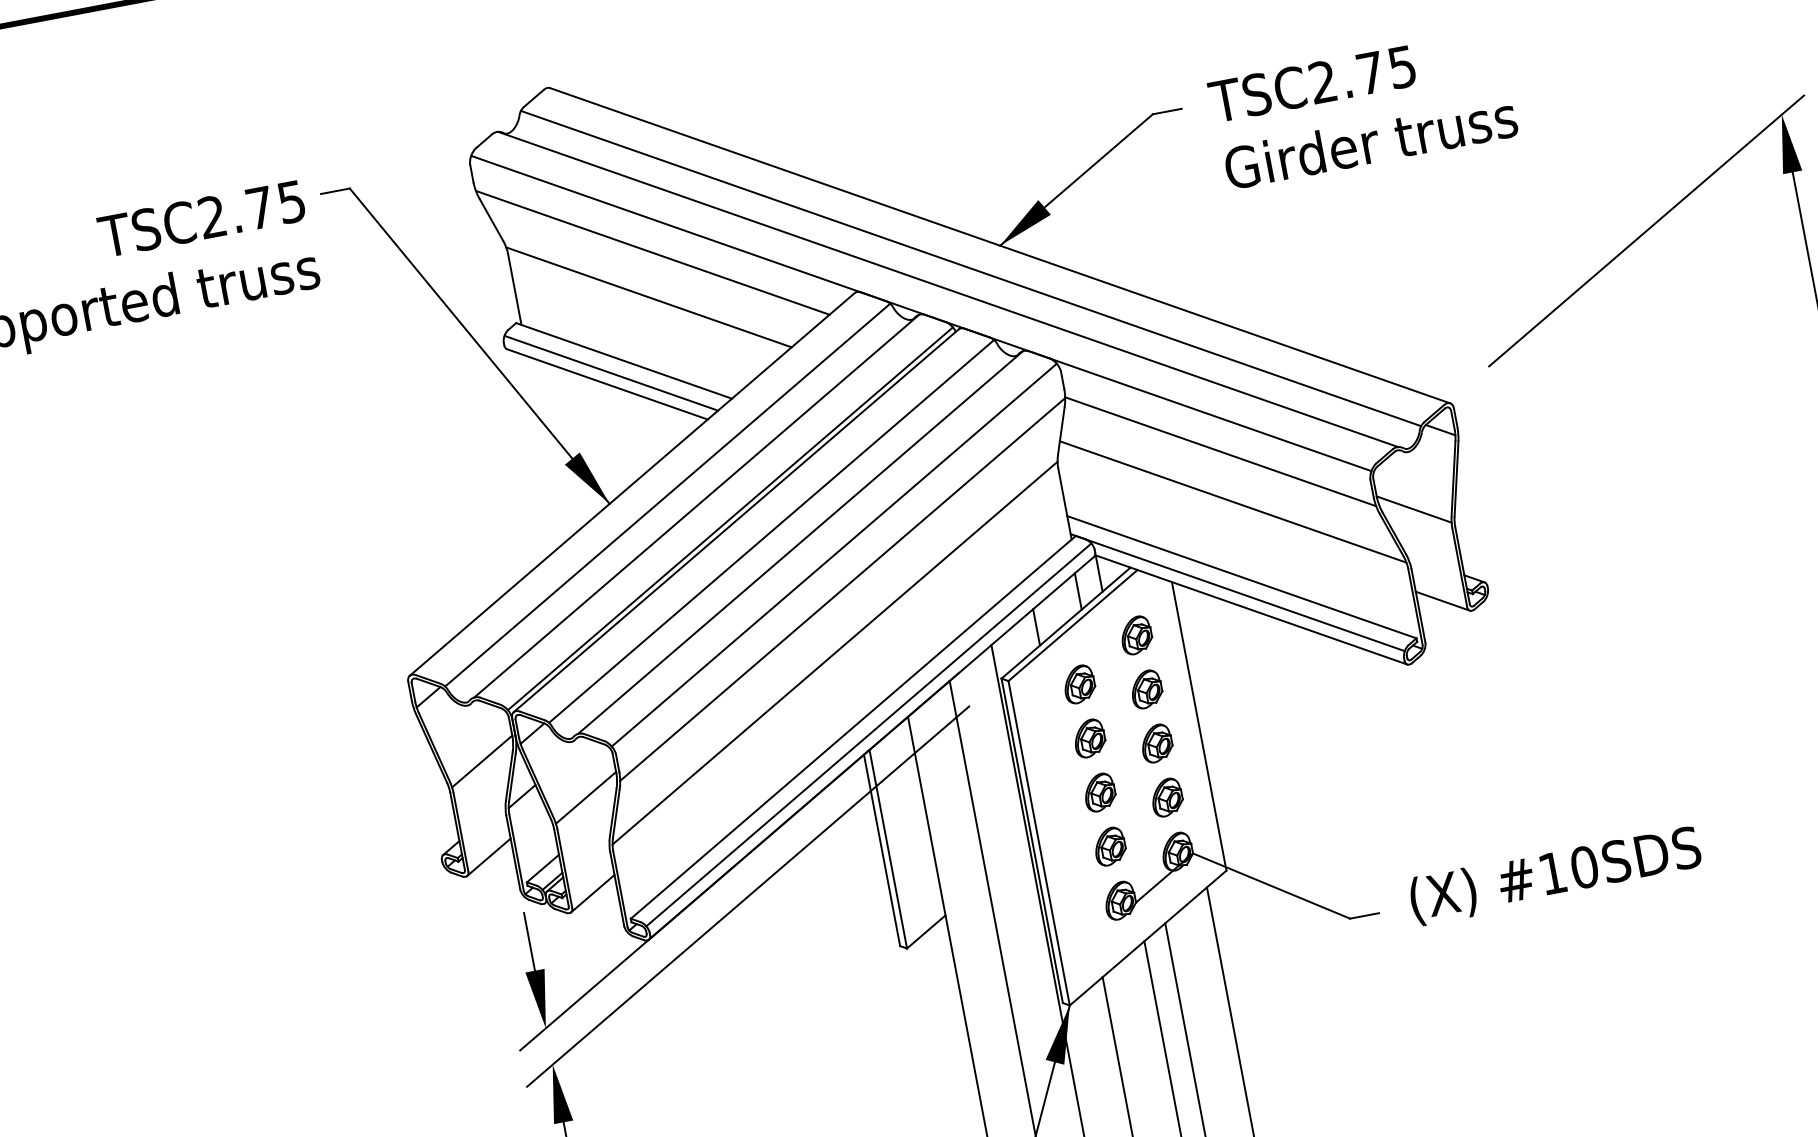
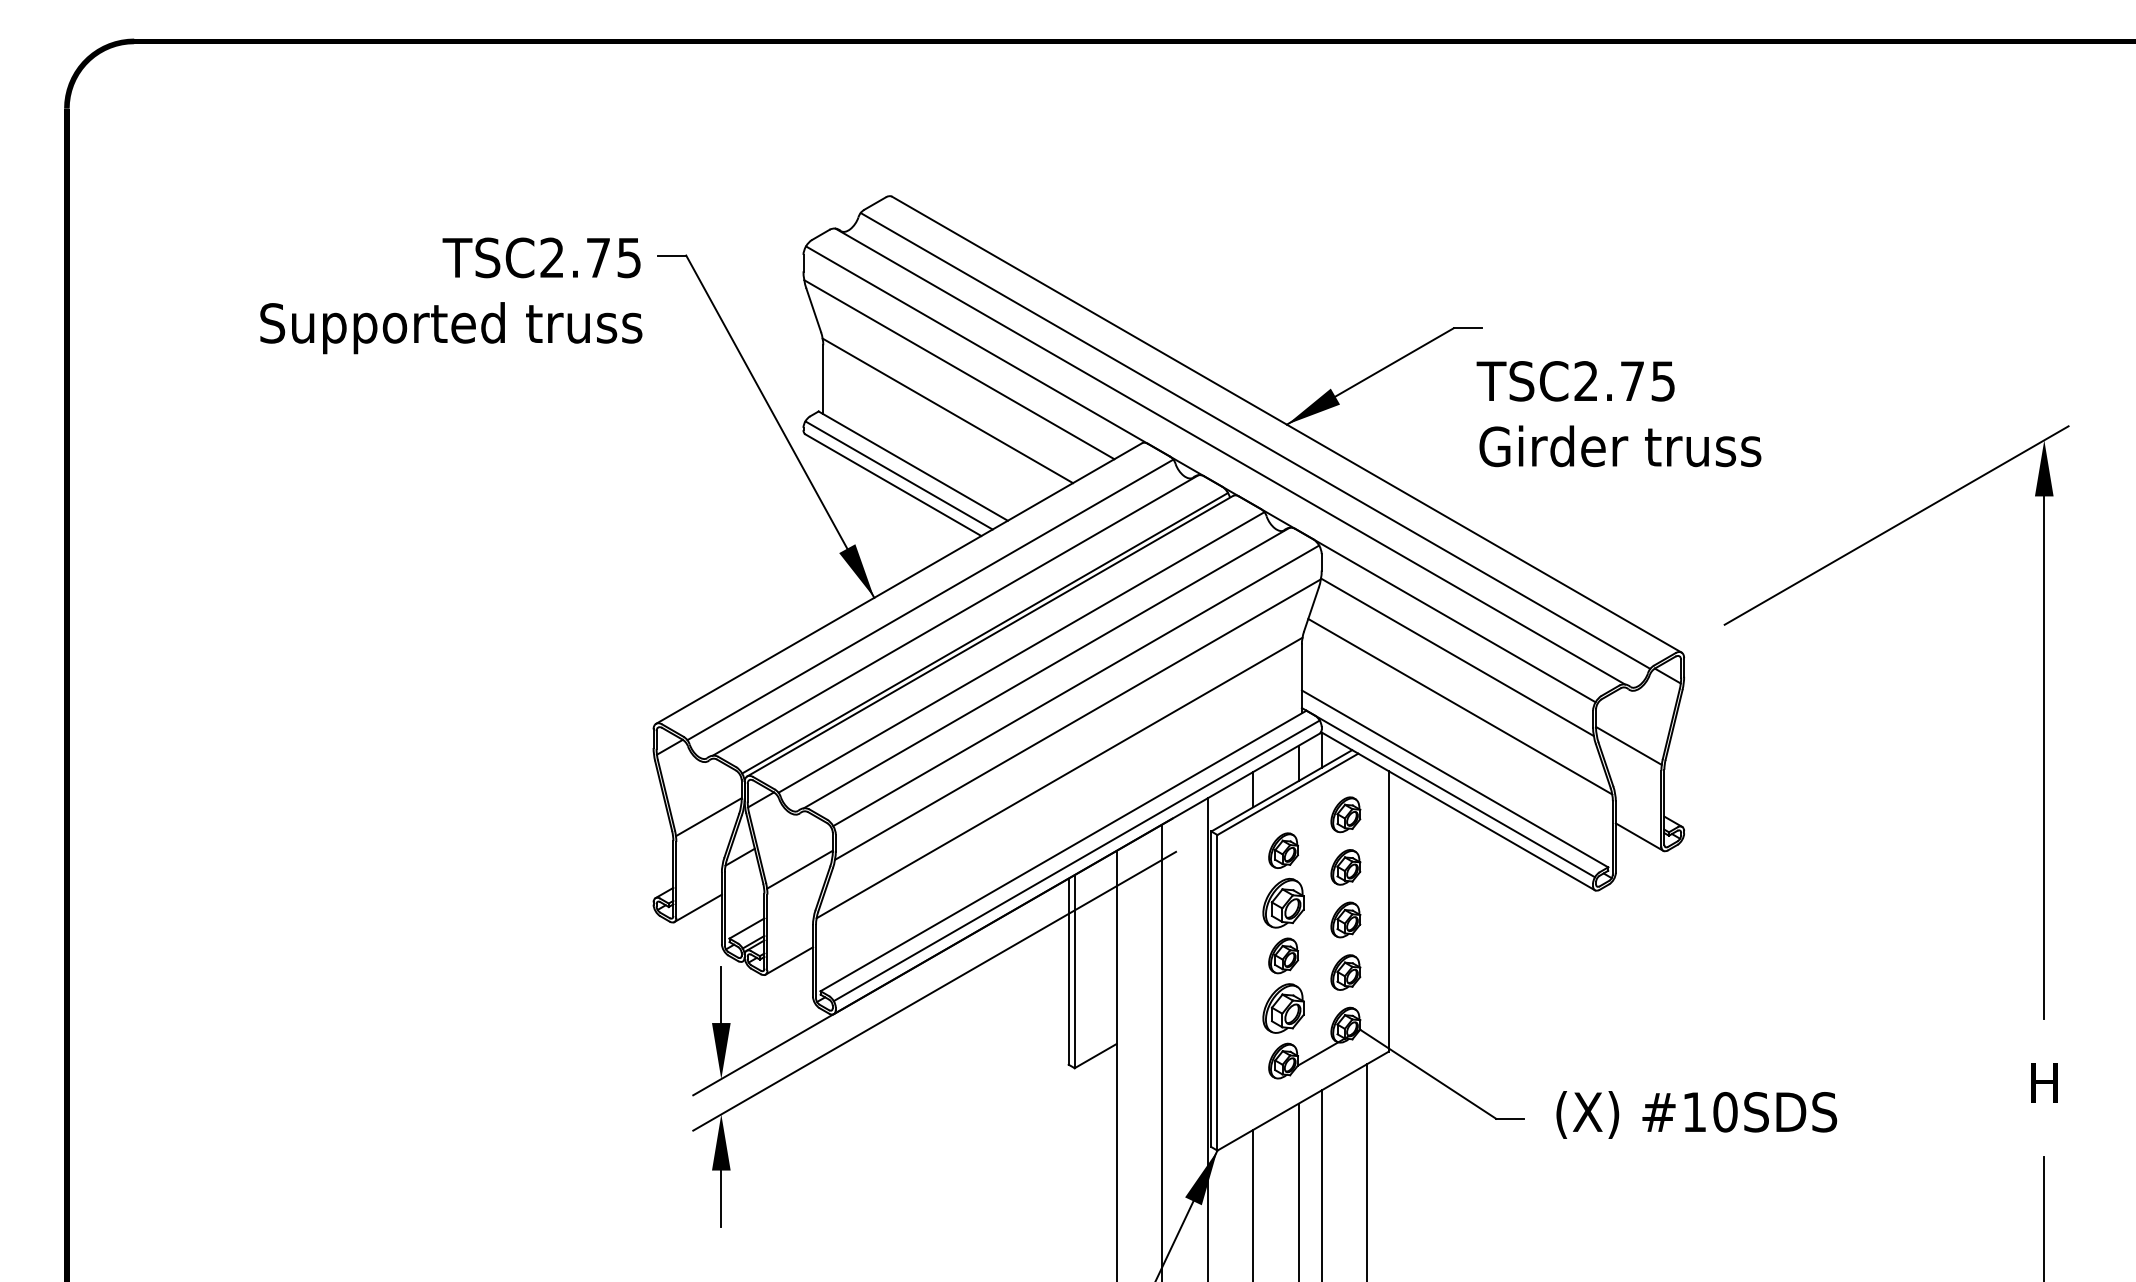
text: (1362, 109) -> (1618, 414), moved
part: (1089, 738) -> (1283, 903), size x1.4
part: (1110, 846) -> (1283, 1008), size x1.4

